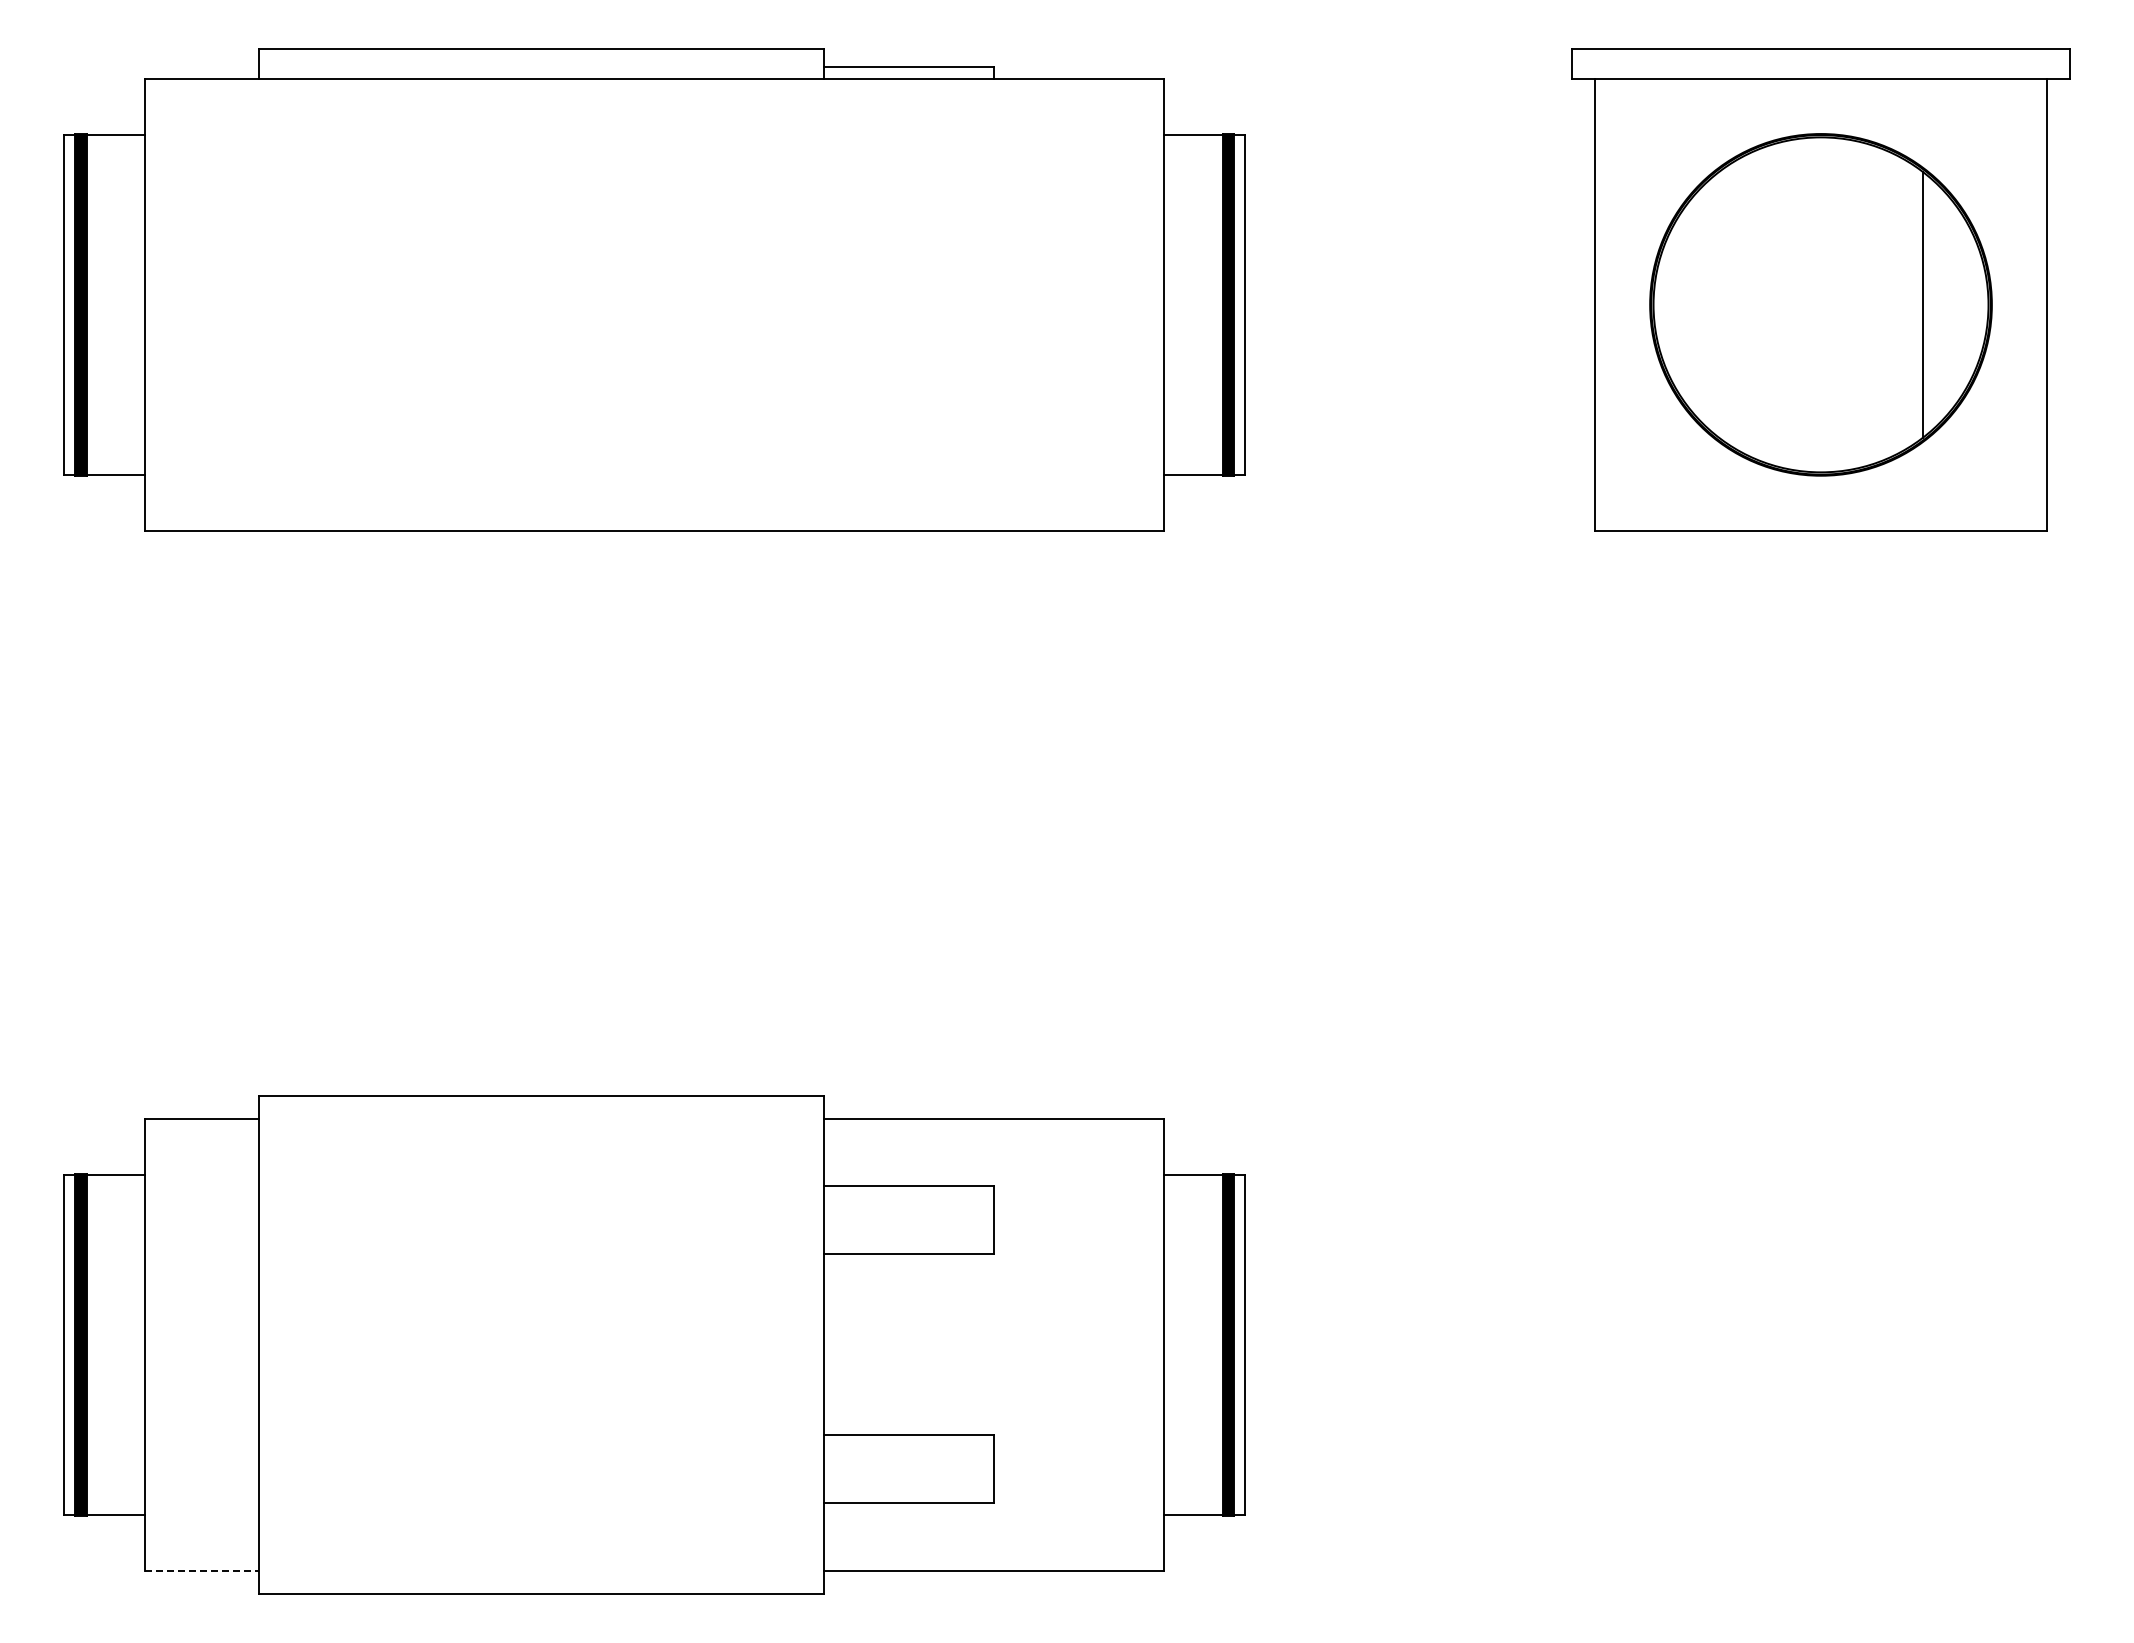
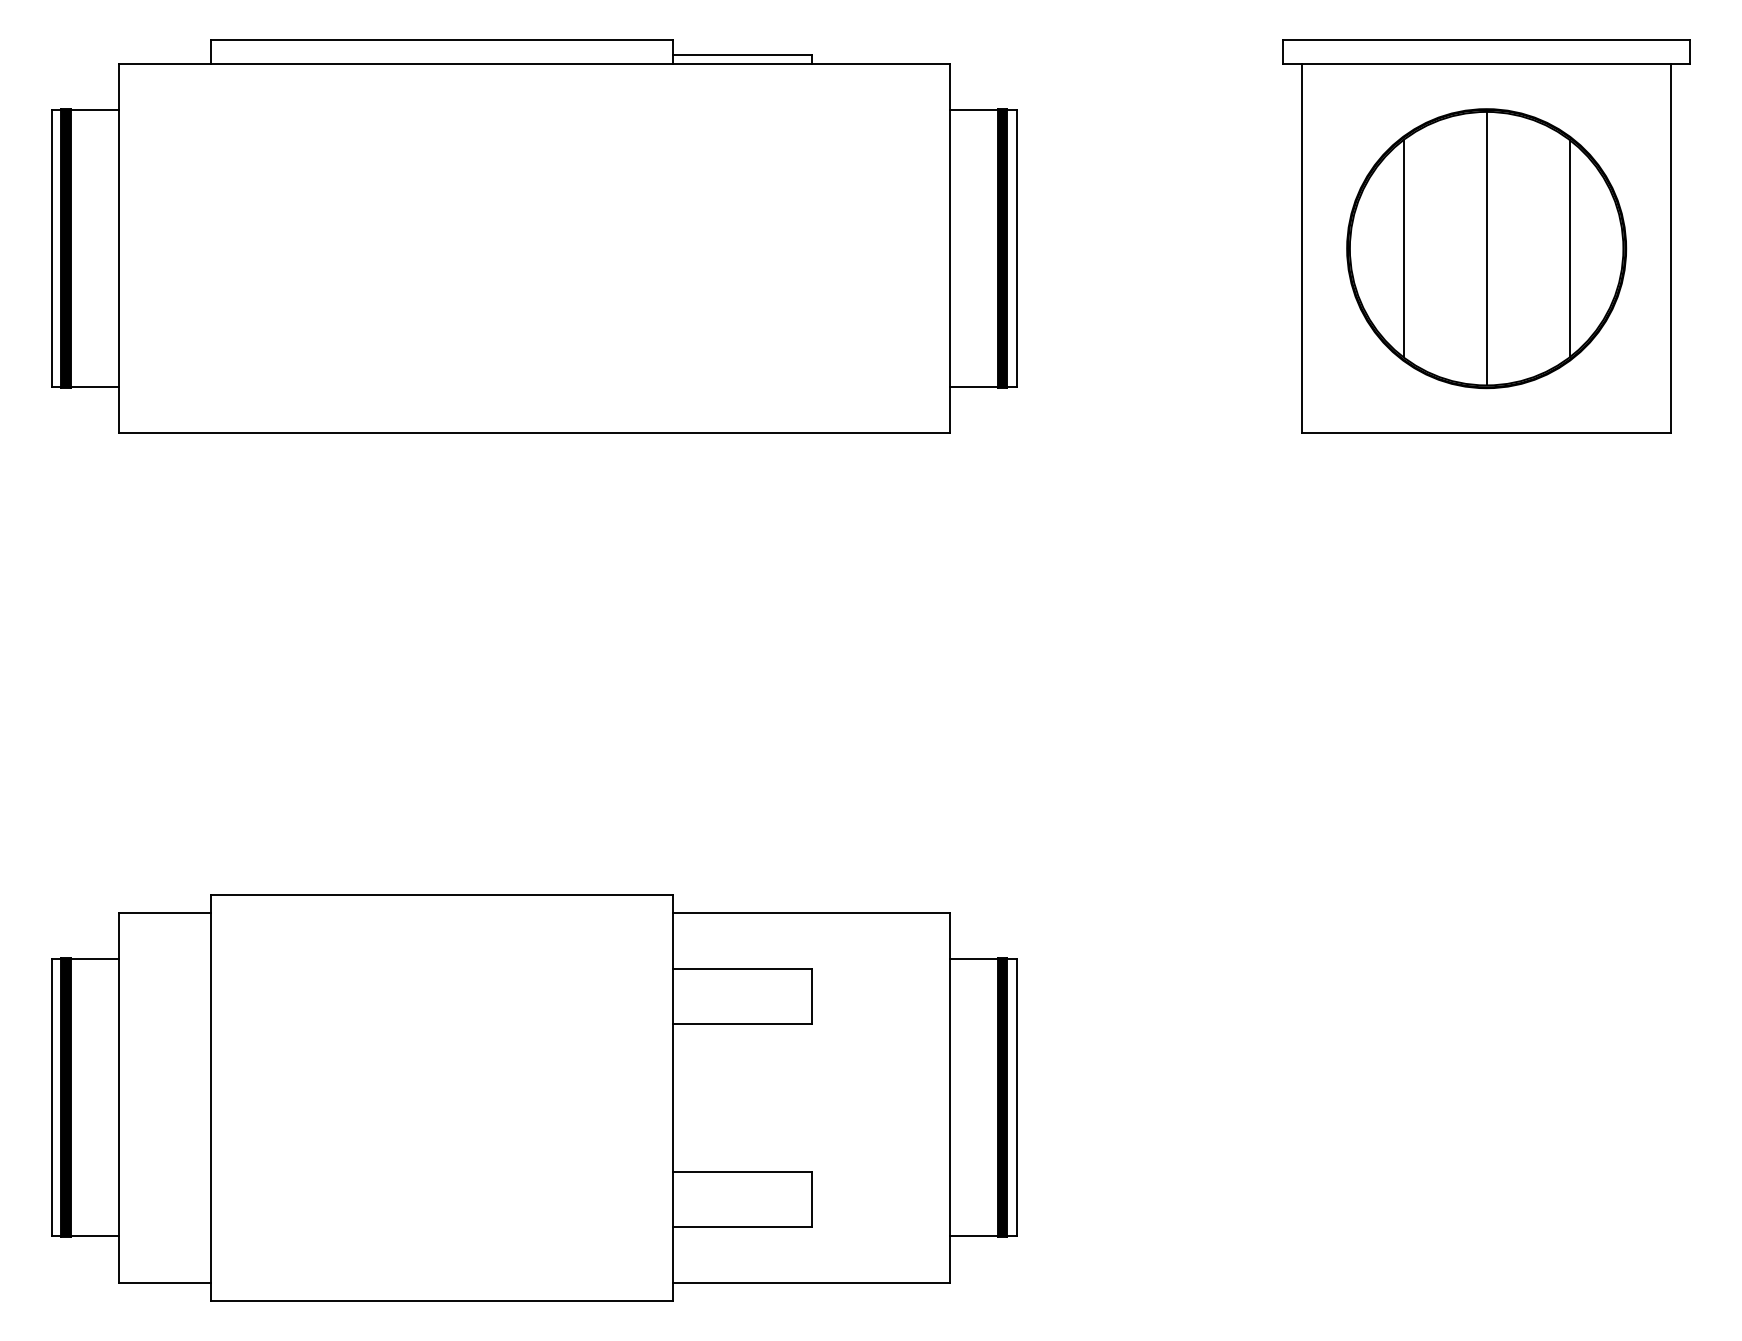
line: (1719, 304) -> (1403, 248), added
line: (1821, 304) -> (1487, 248), added
line: (202, 1571) -> (165, 1282), dashed -> solid

